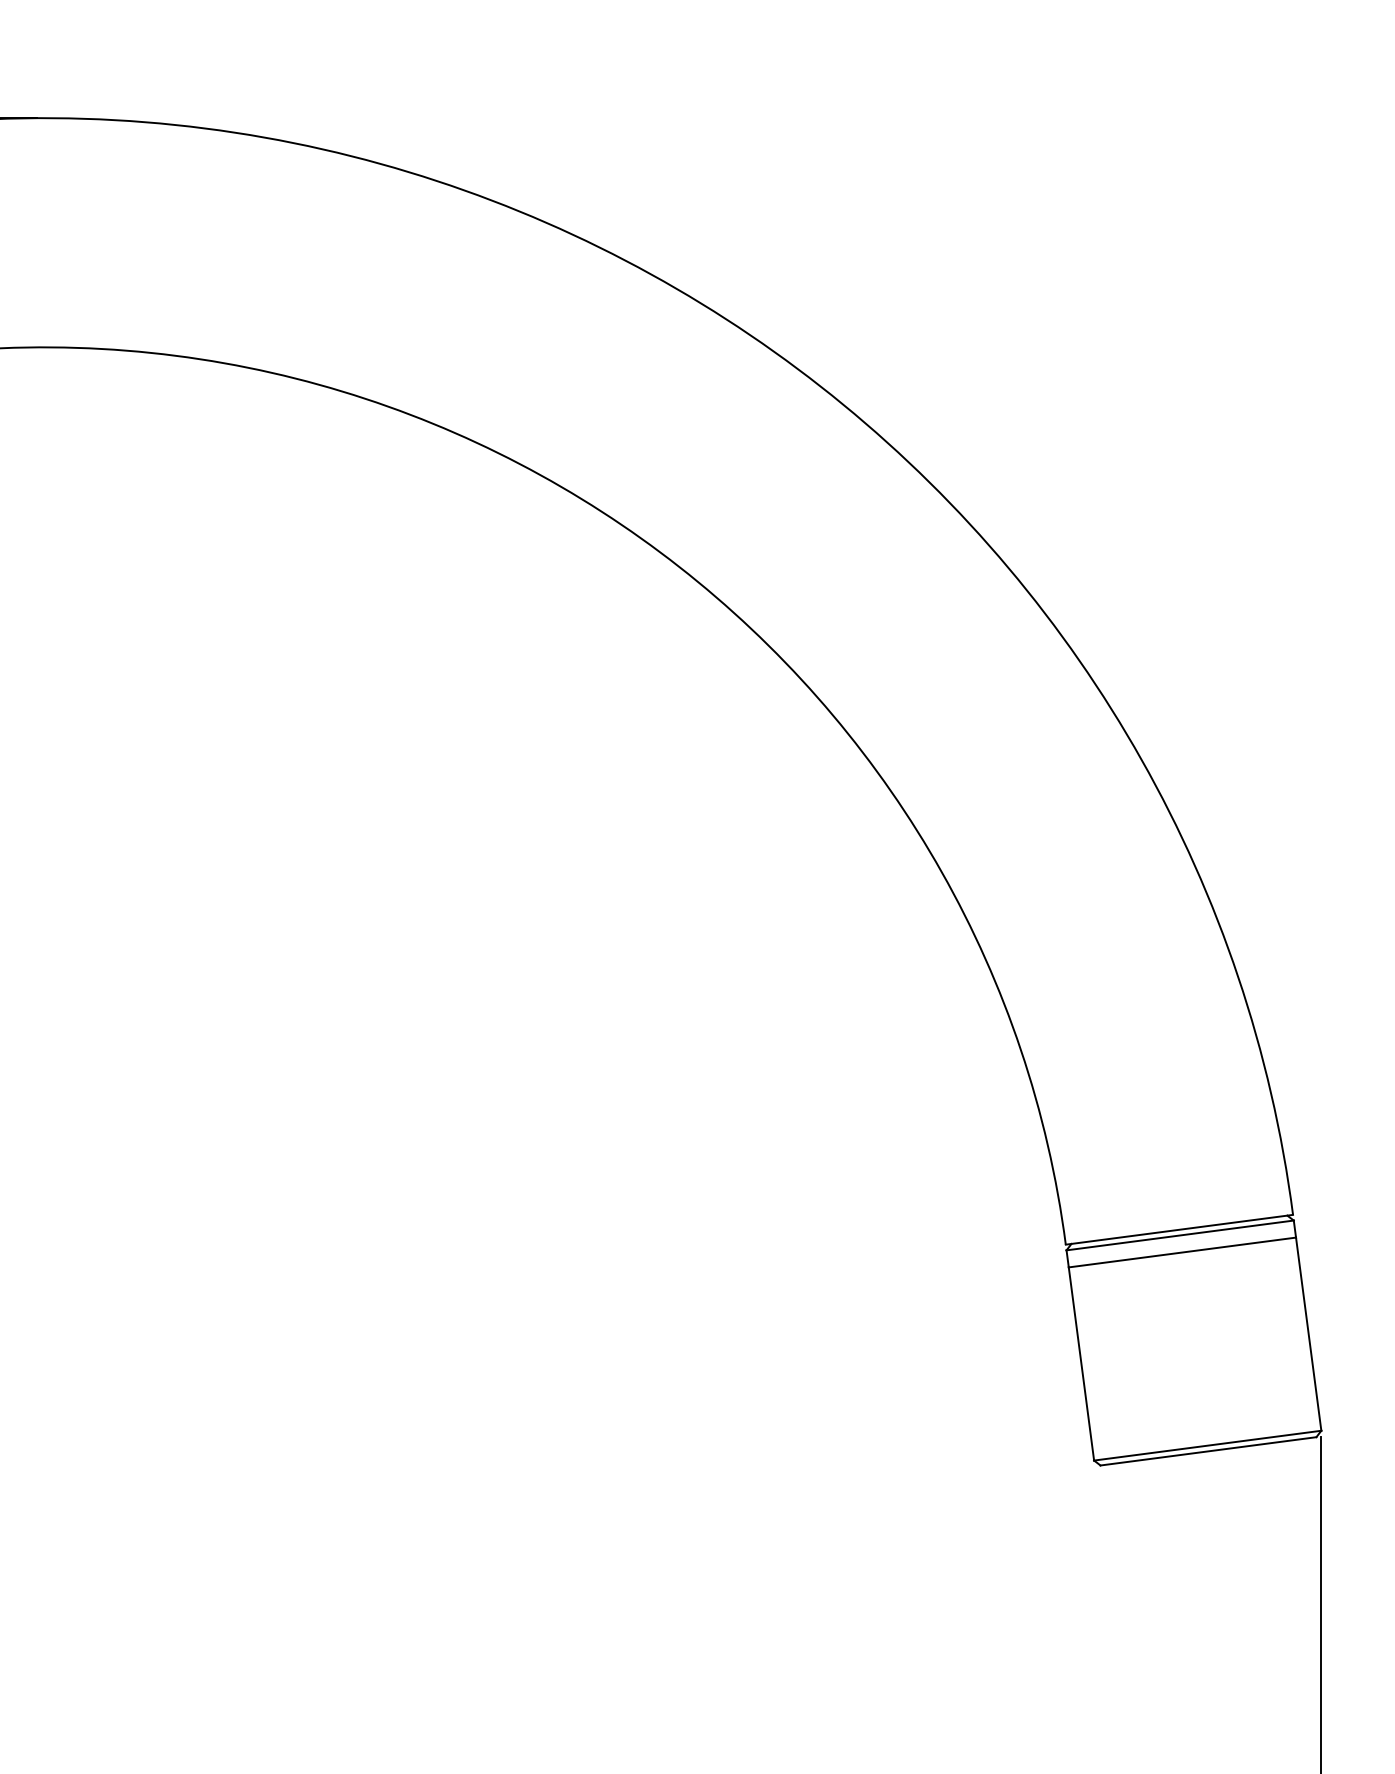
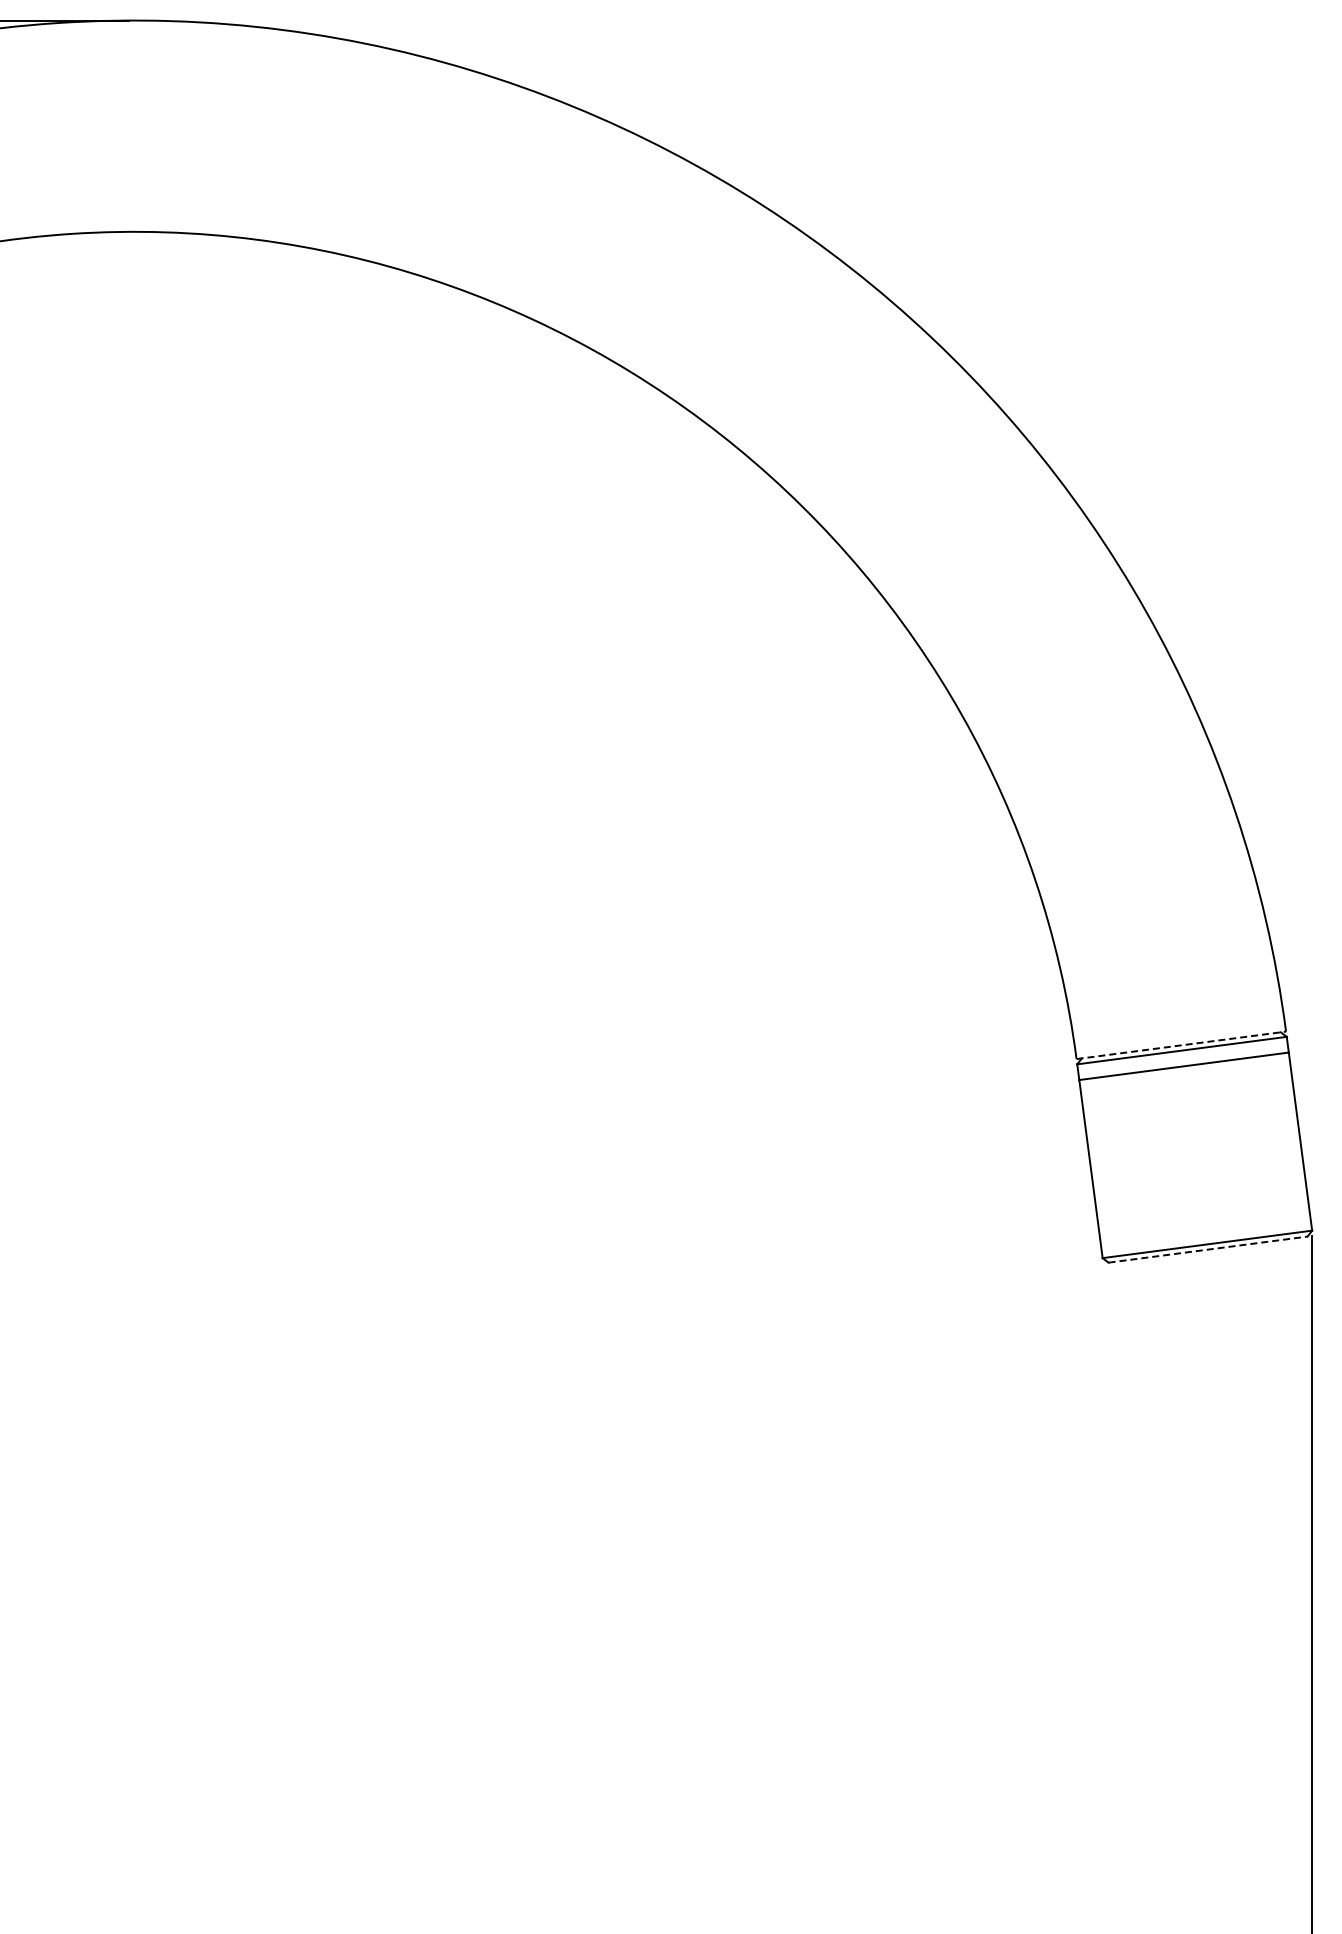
line: (1179, 1229) -> (1181, 1045), solid -> dashed
line: (1208, 1451) -> (1208, 1249), solid -> dashed

